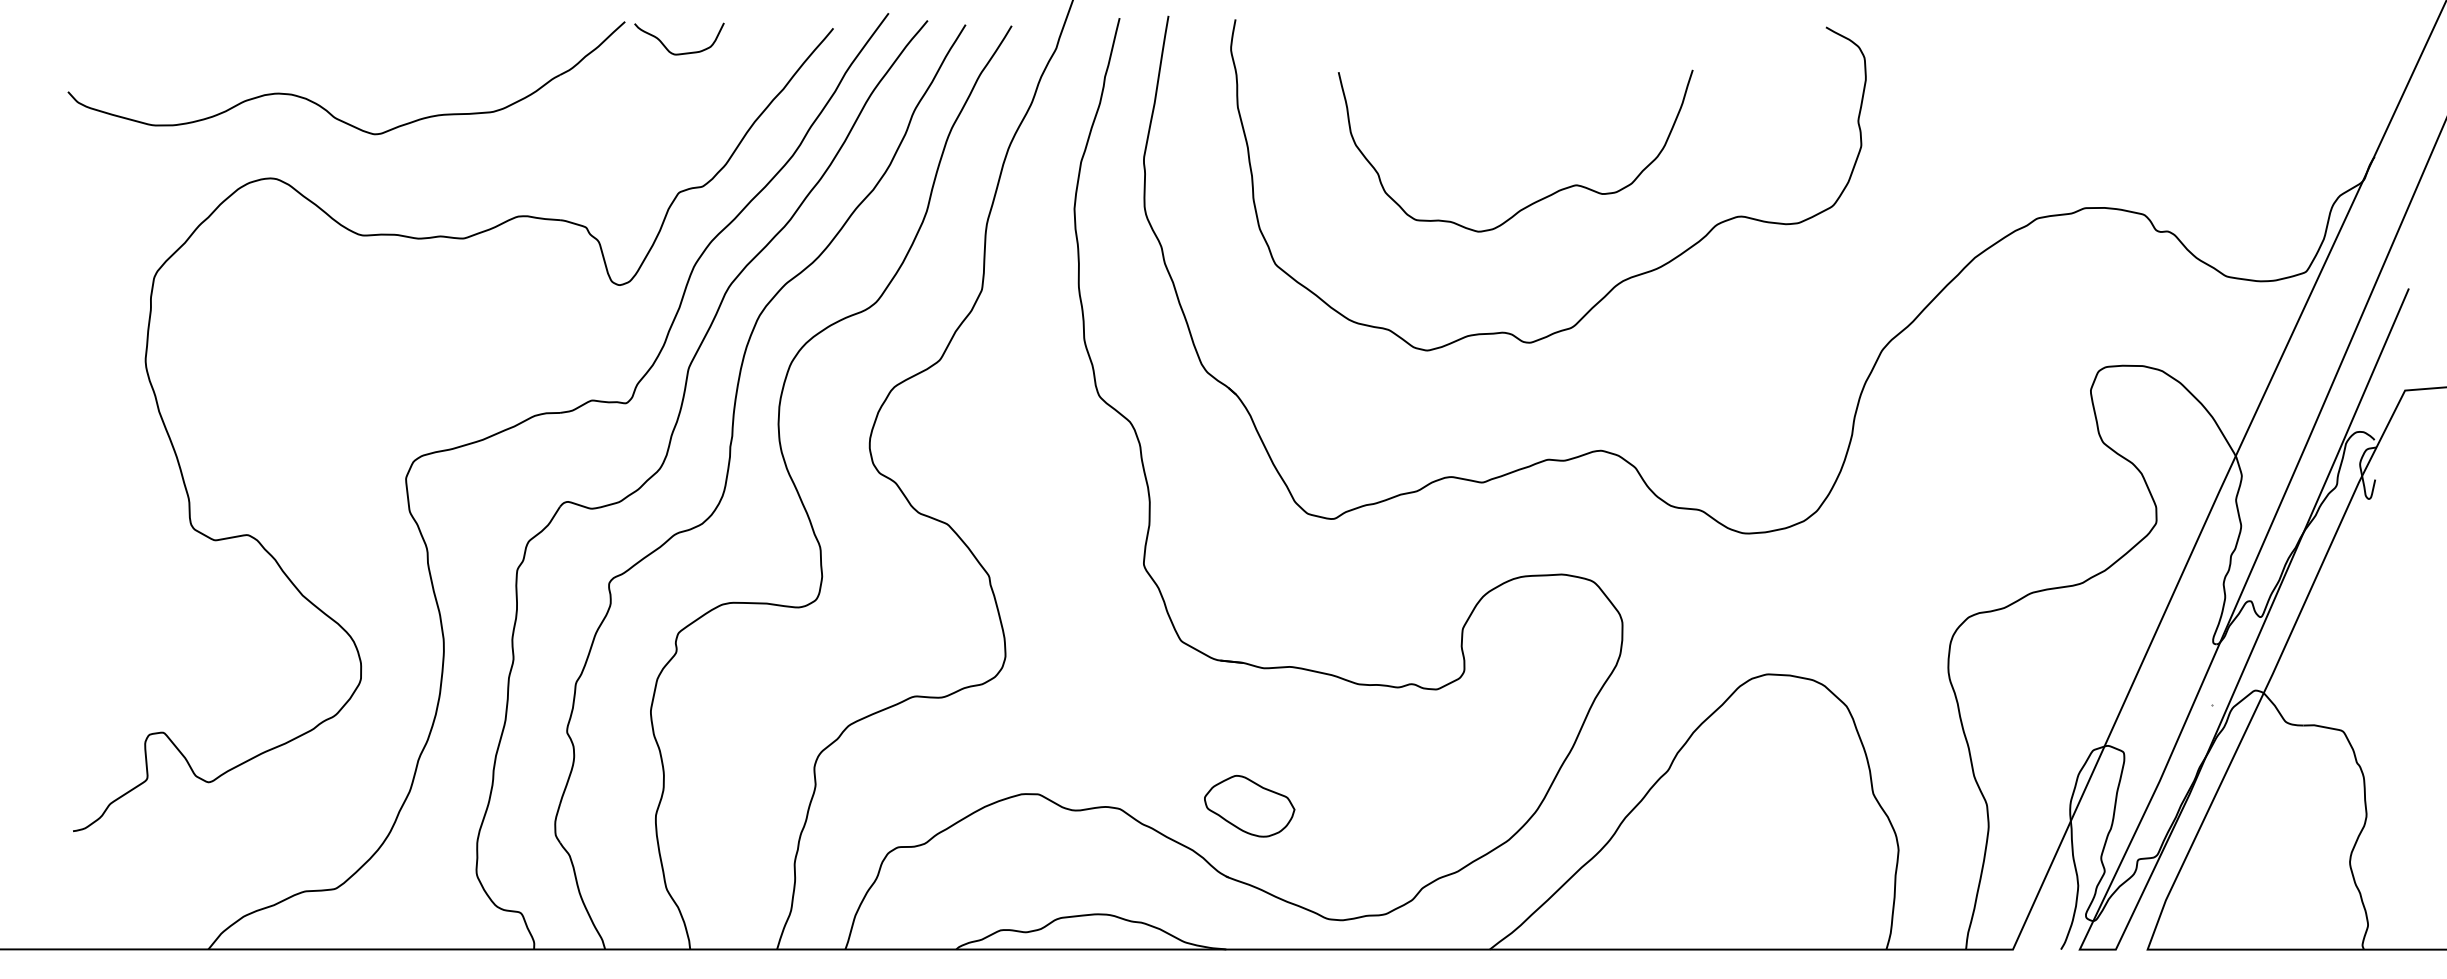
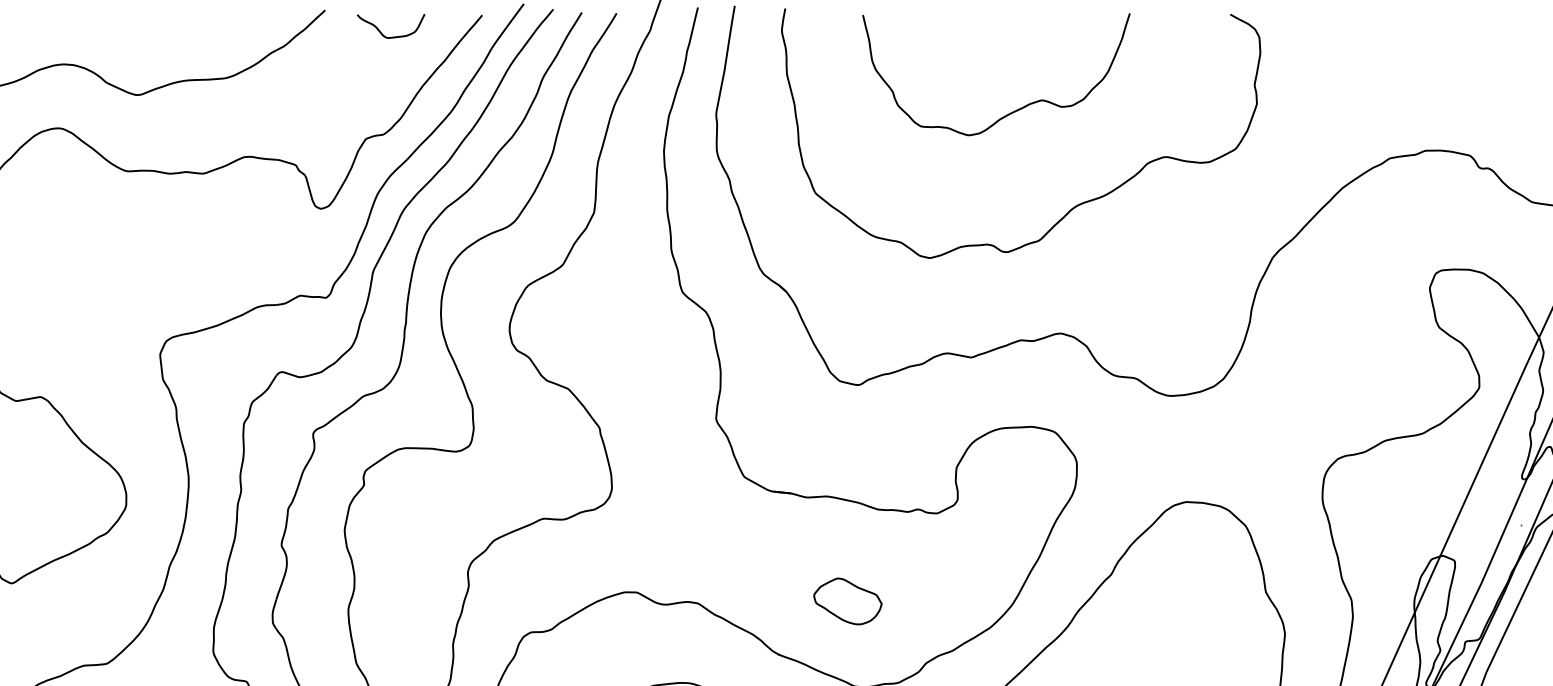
curve: (684, 52) -> (394, 36), moved
curve: (1536, 200) -> (1012, 111), moved
part: (1249, 806) -> (847, 601), moved

